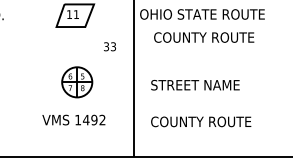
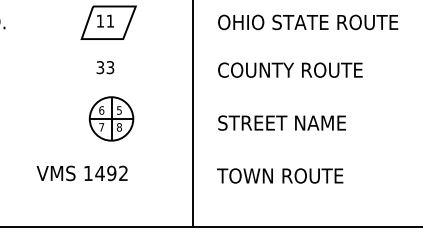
text: (202, 14) -> (308, 22), moved
text: (204, 37) -> (290, 70), moved
text: (109, 46) -> (104, 67), moved
text: (73, 119) -> (81, 172), moved
text: (200, 121) -> (289, 175), COUNTY ROUTE -> TOWN ROUTE

